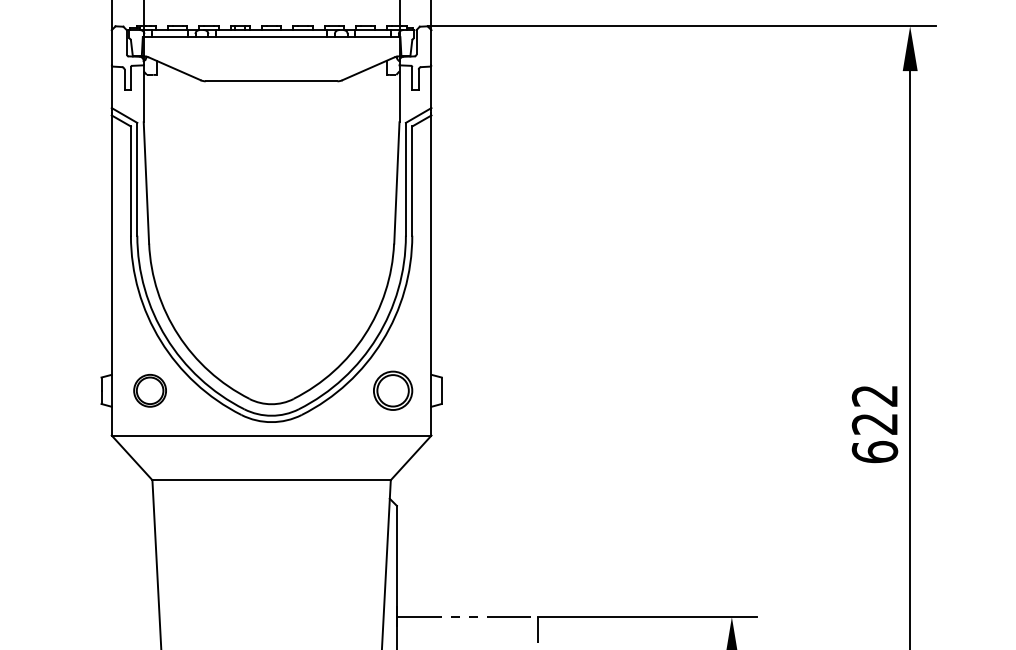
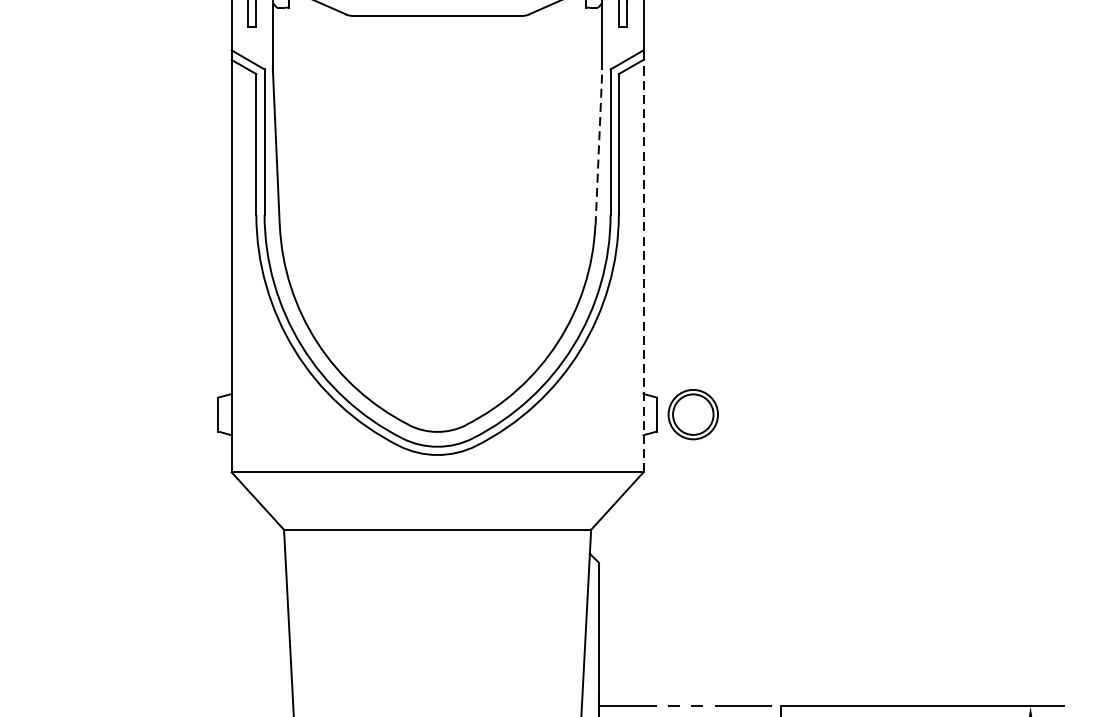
line: (396, 183) -> (598, 147), solid -> dashed
line: (431, 275) -> (643, 266), solid -> dashed
part: (149, 390) -> (280, 414), removed
part: (393, 390) -> (693, 414), moved

